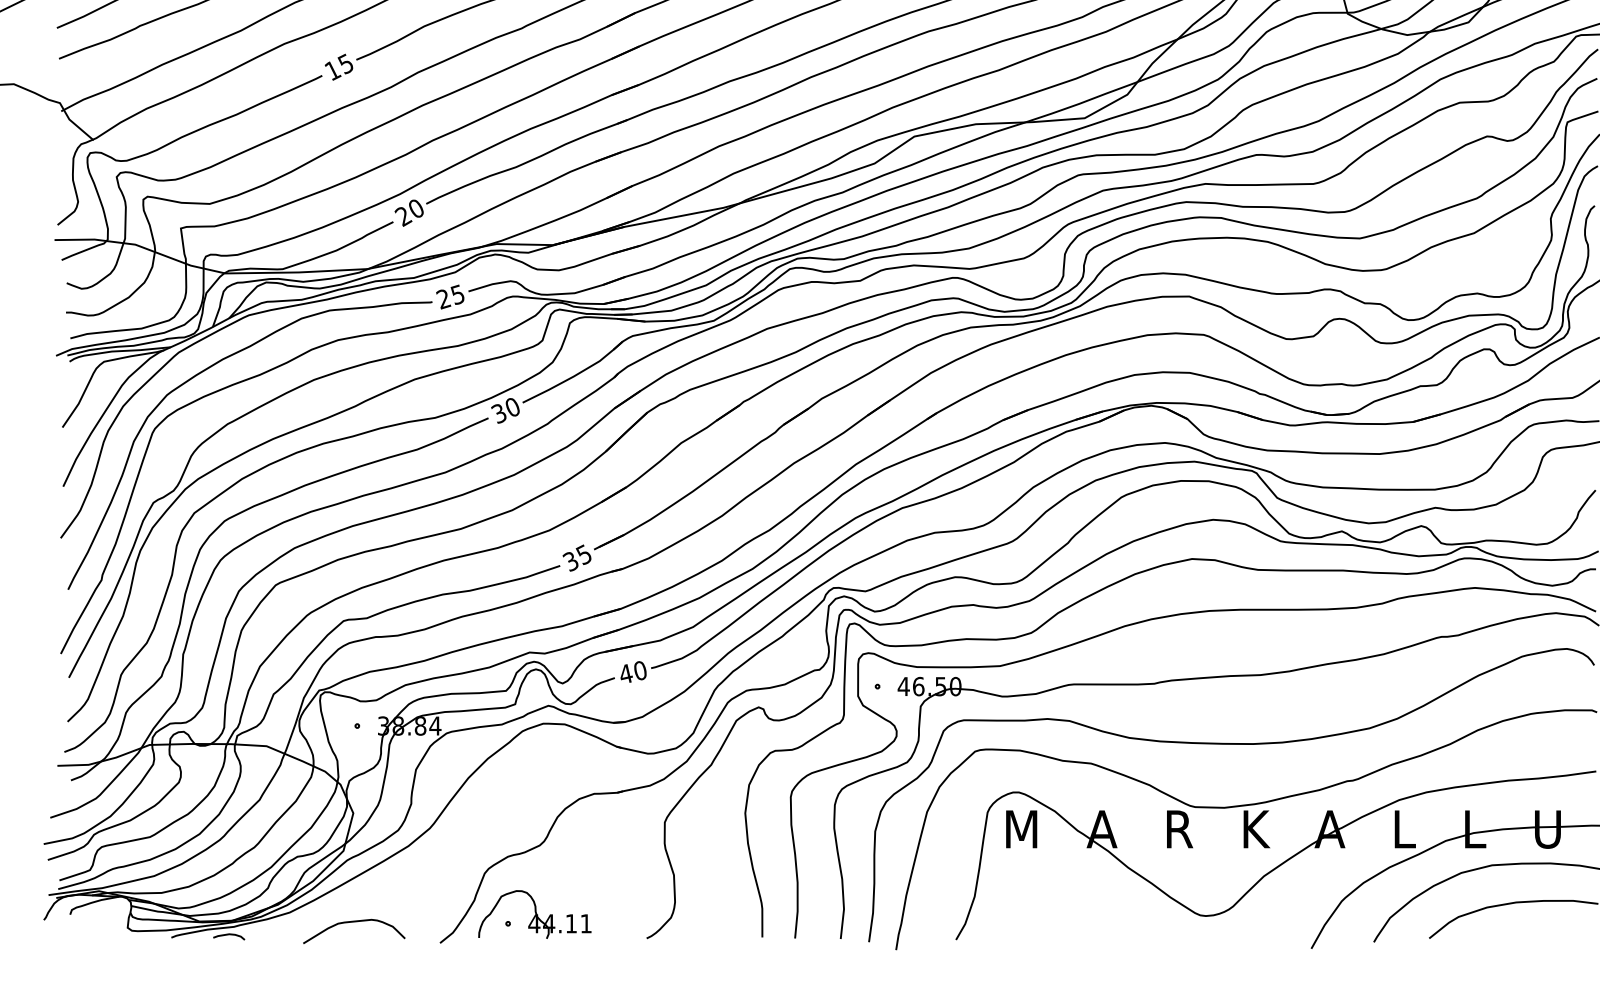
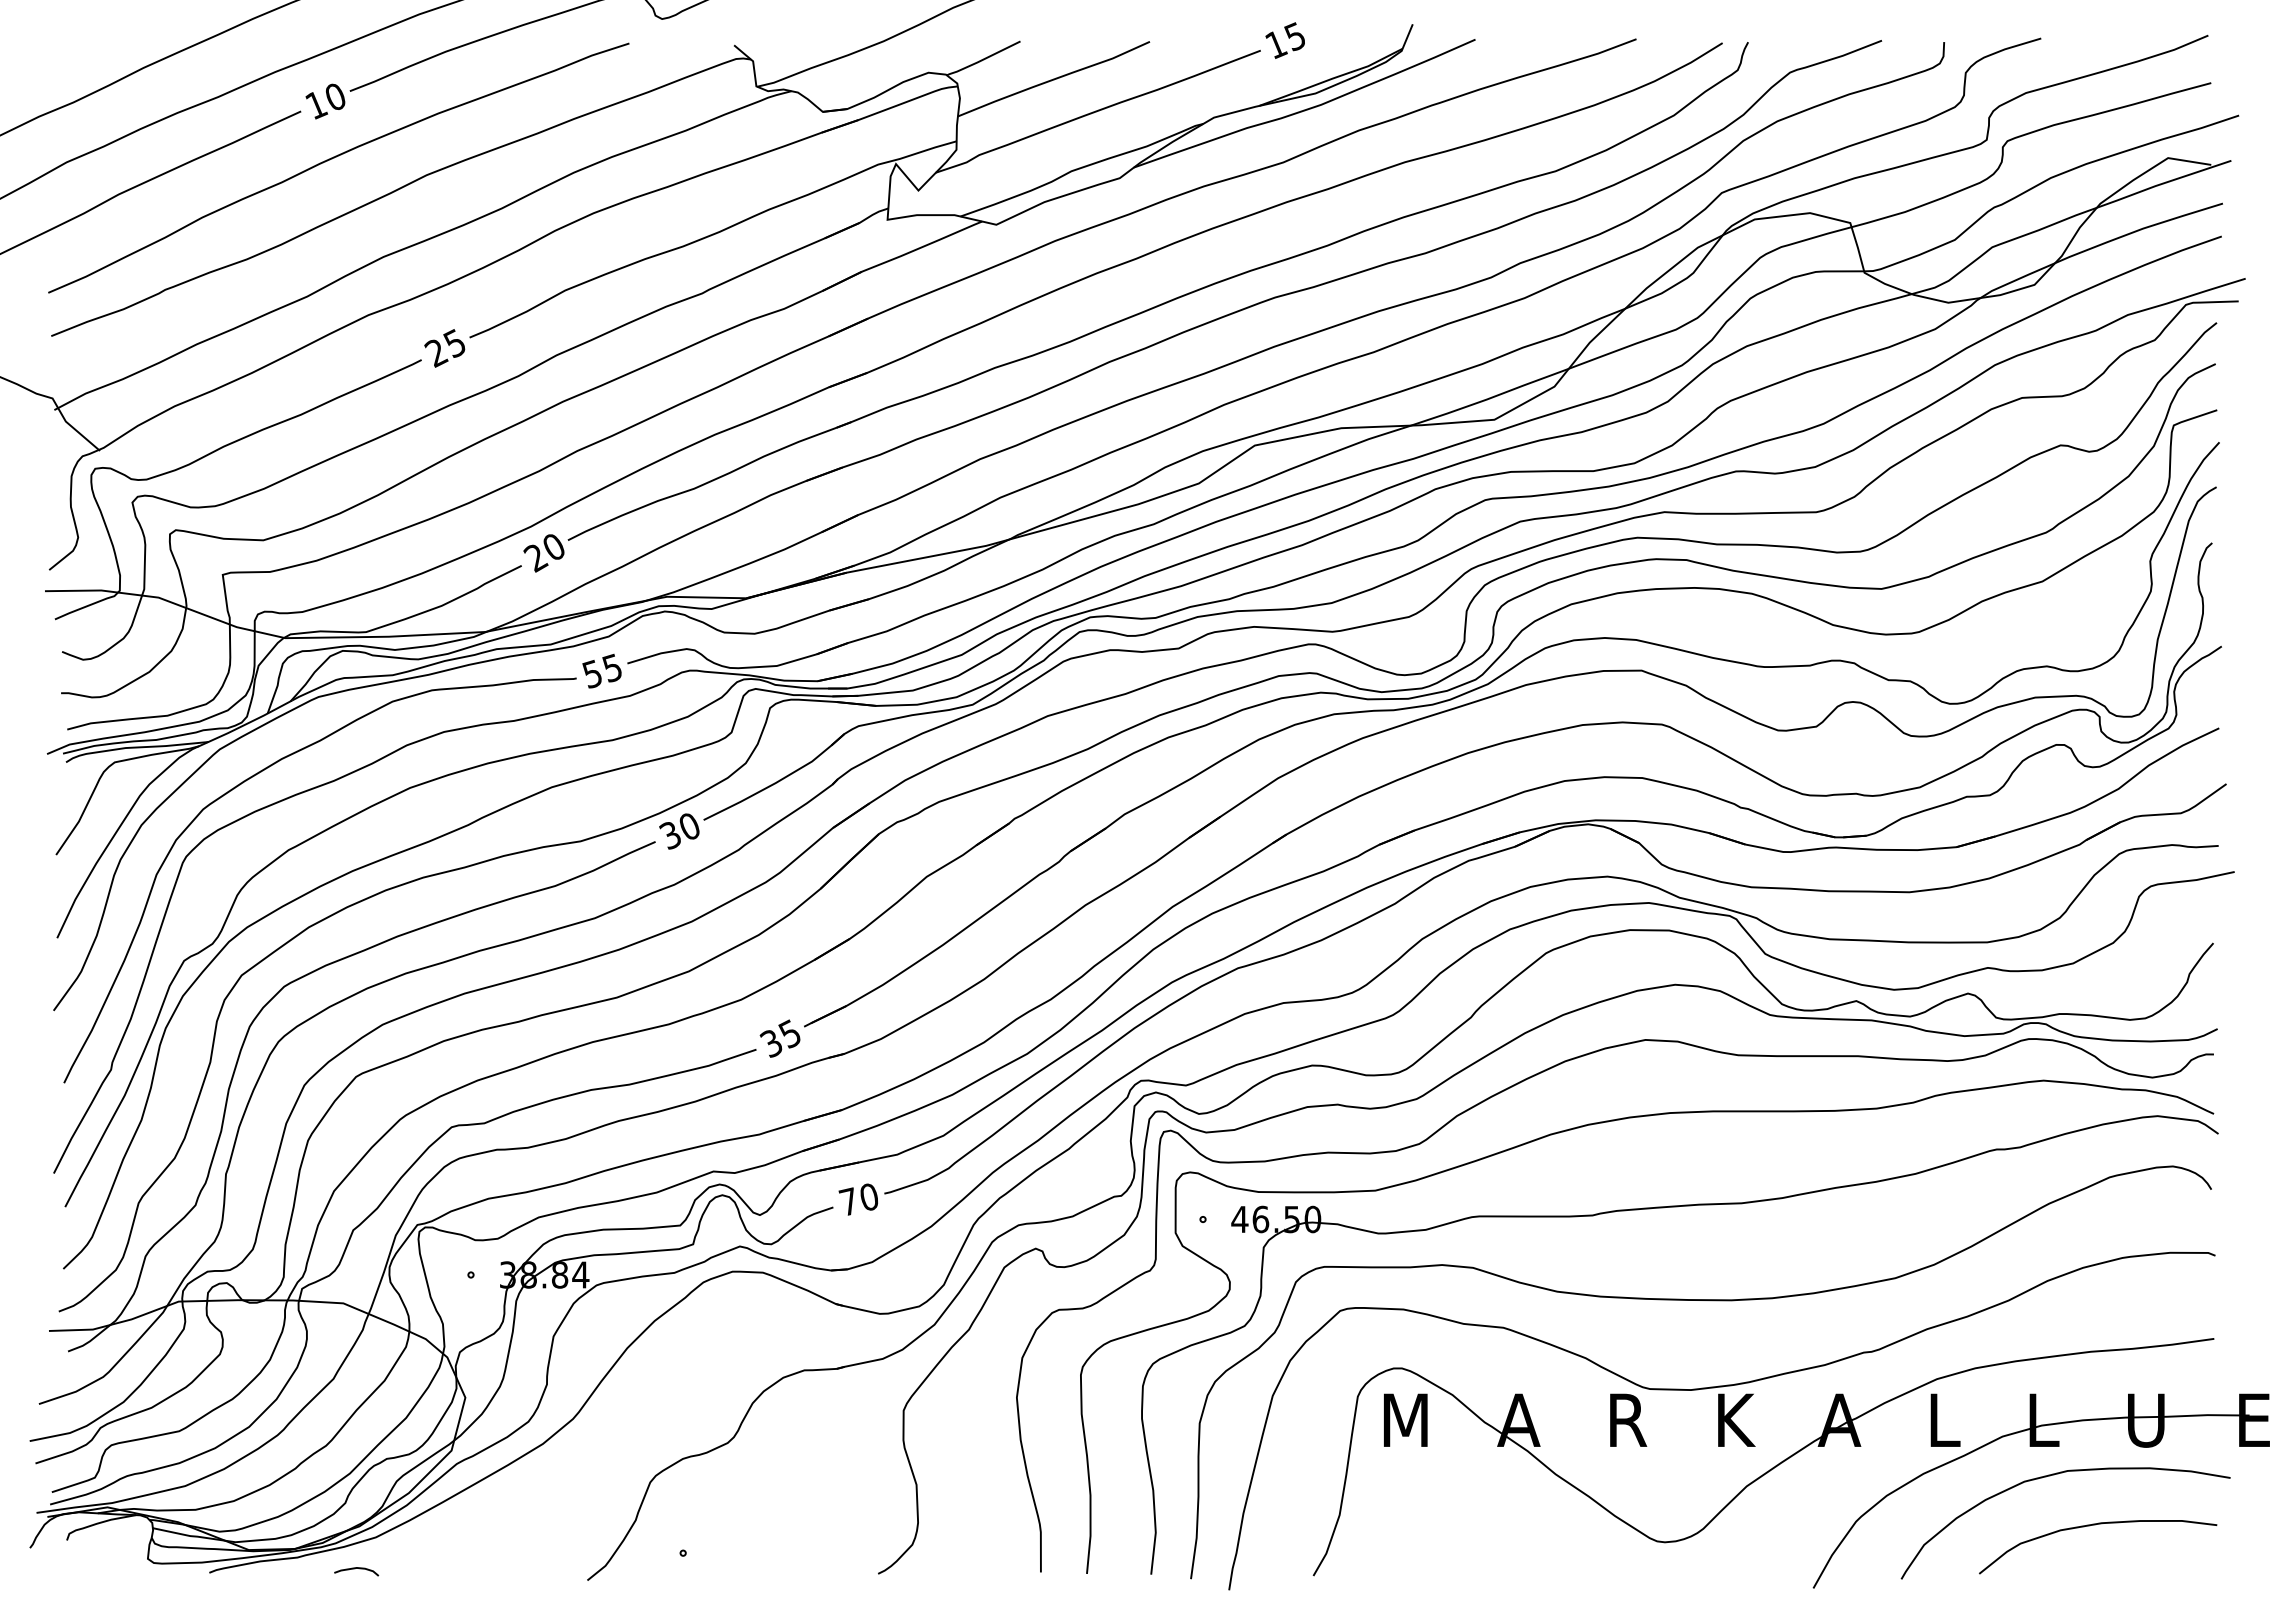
text: (332, 71) -> (436, 353), 15 -> 25
text: (443, 298) -> (592, 673), 25 -> 55
text: (625, 673) -> (848, 1201), 40 -> 70
part: (534, 914) -> (720, 1540), removed
curve: (353, 922) -> (465, 1551), removed
curve: (228, 935) -> (355, 1569), moved

